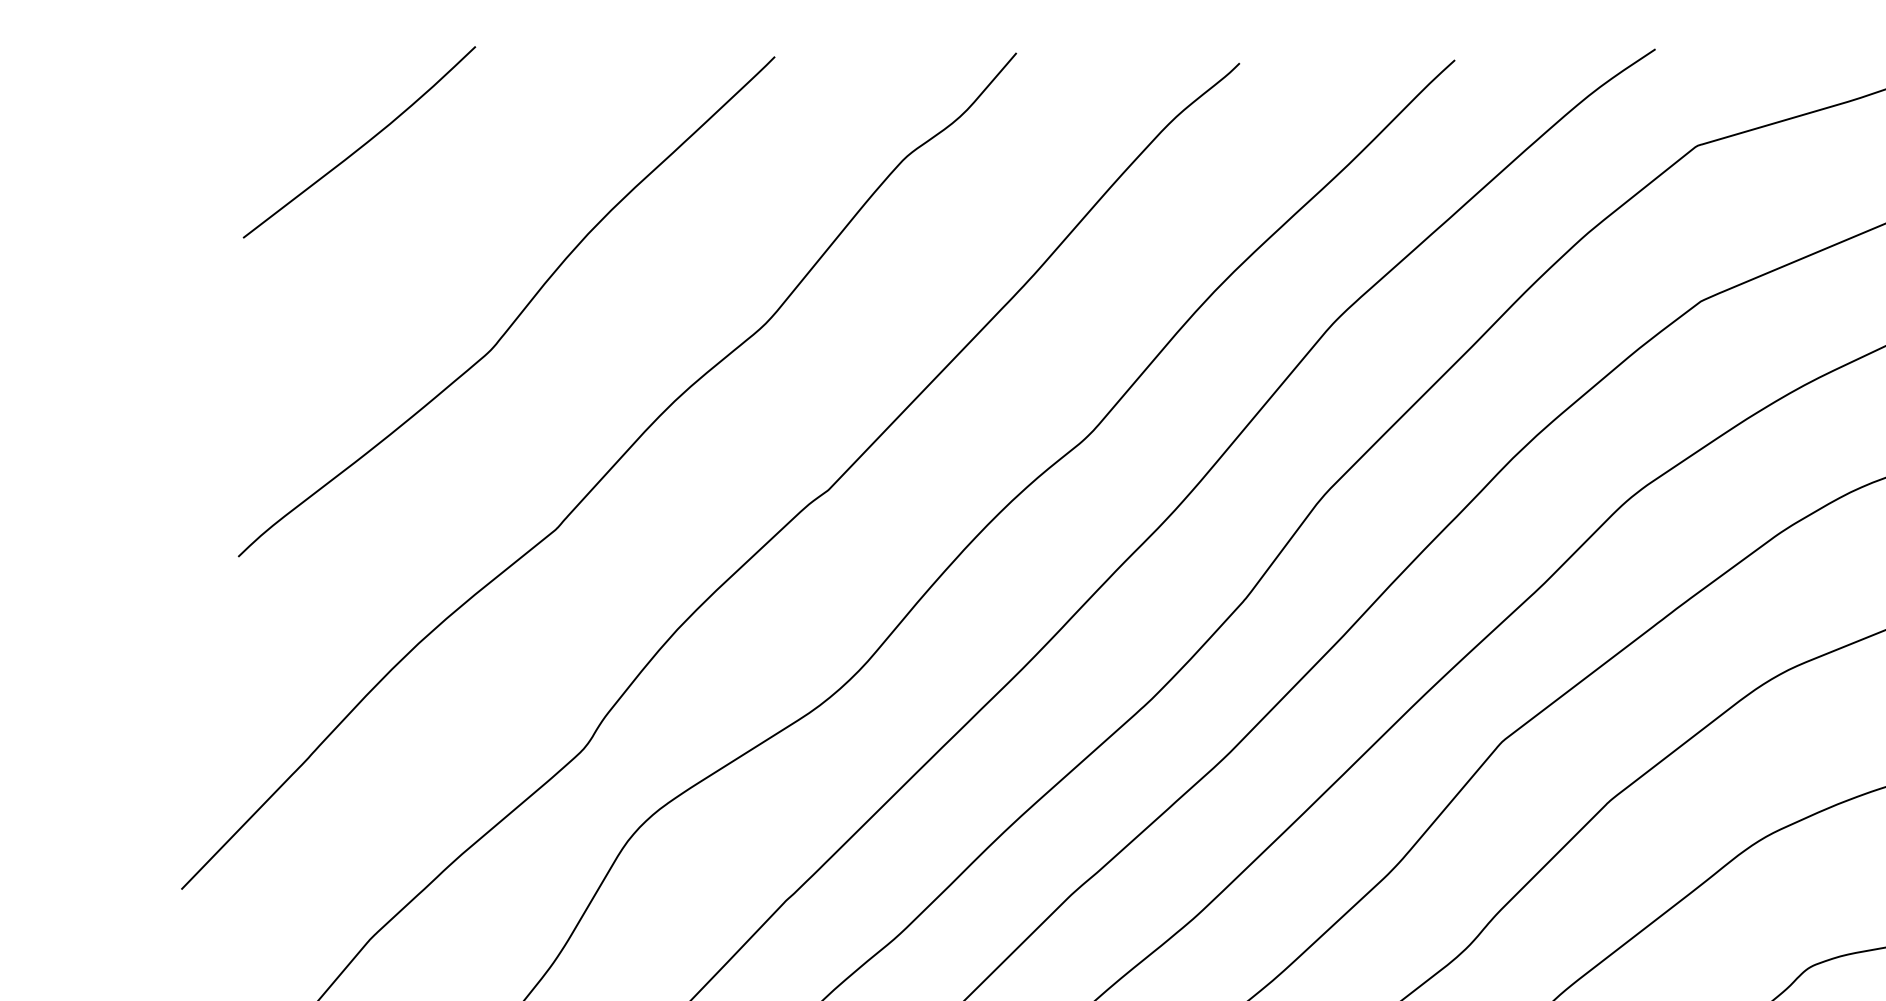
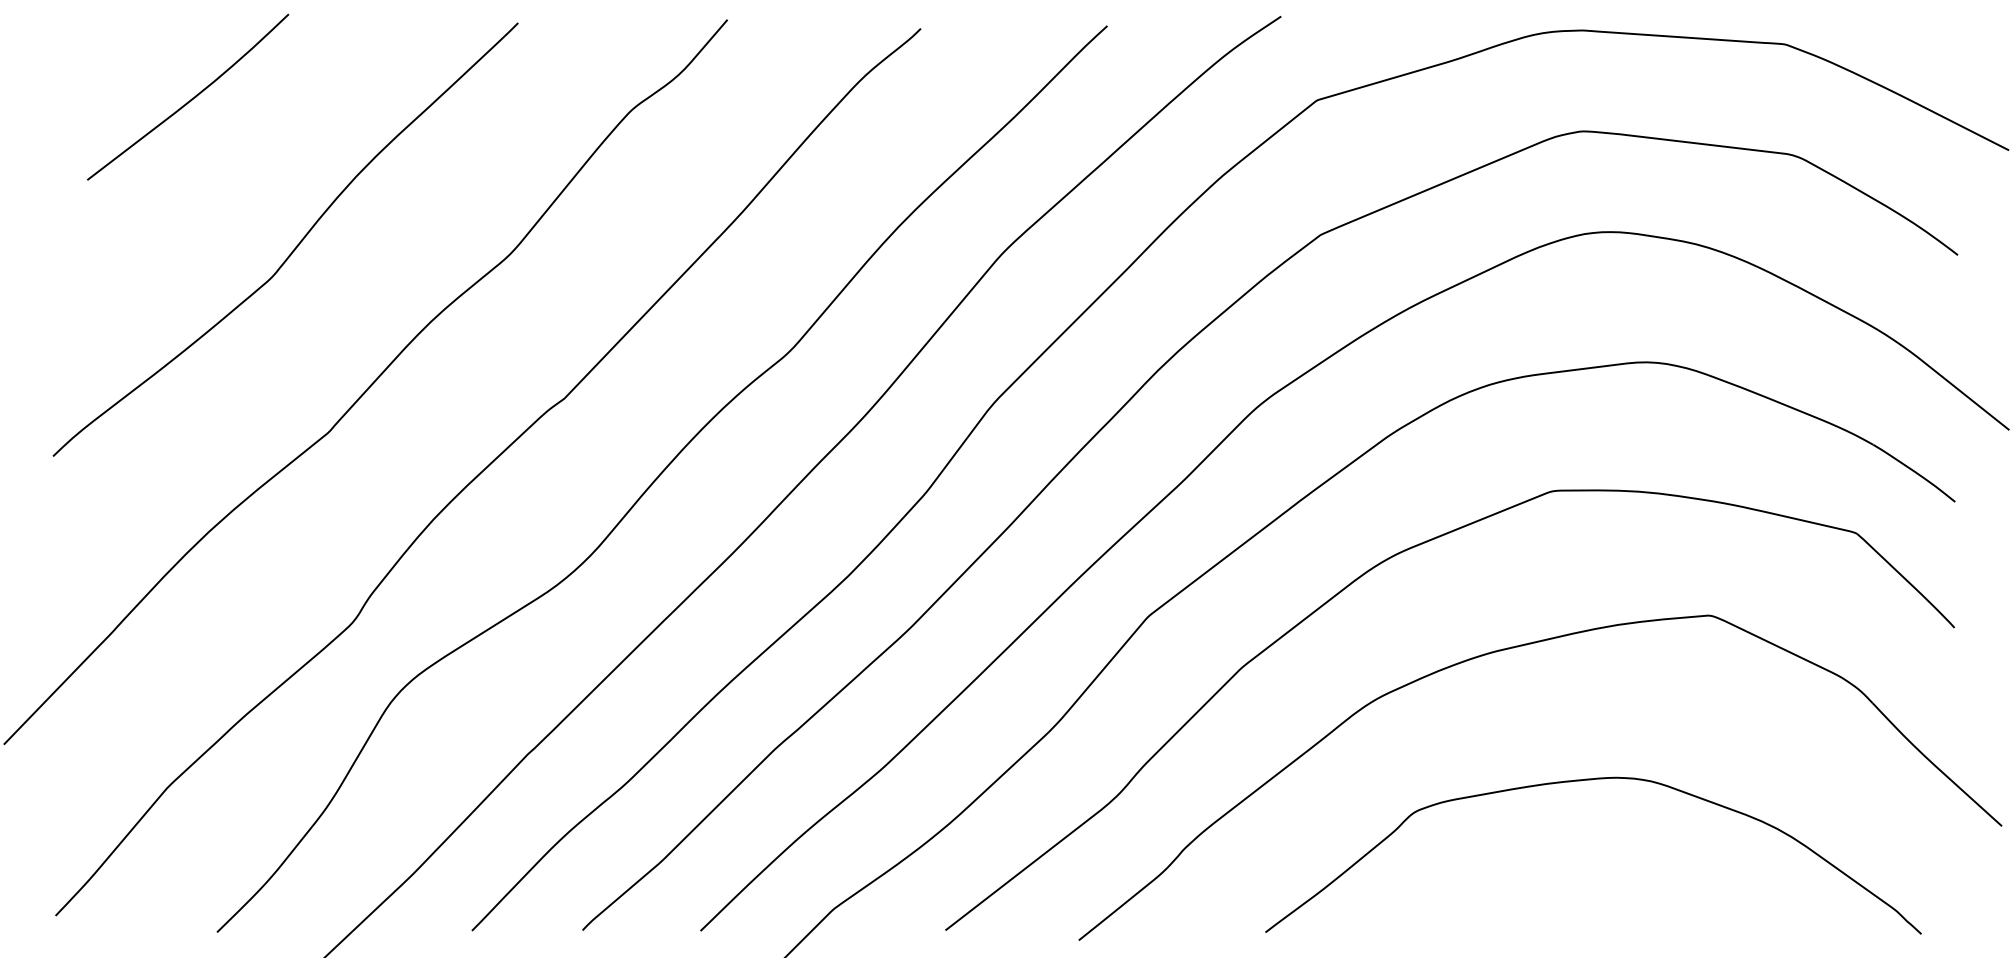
curve: (363, 143) -> (191, 98), moved

